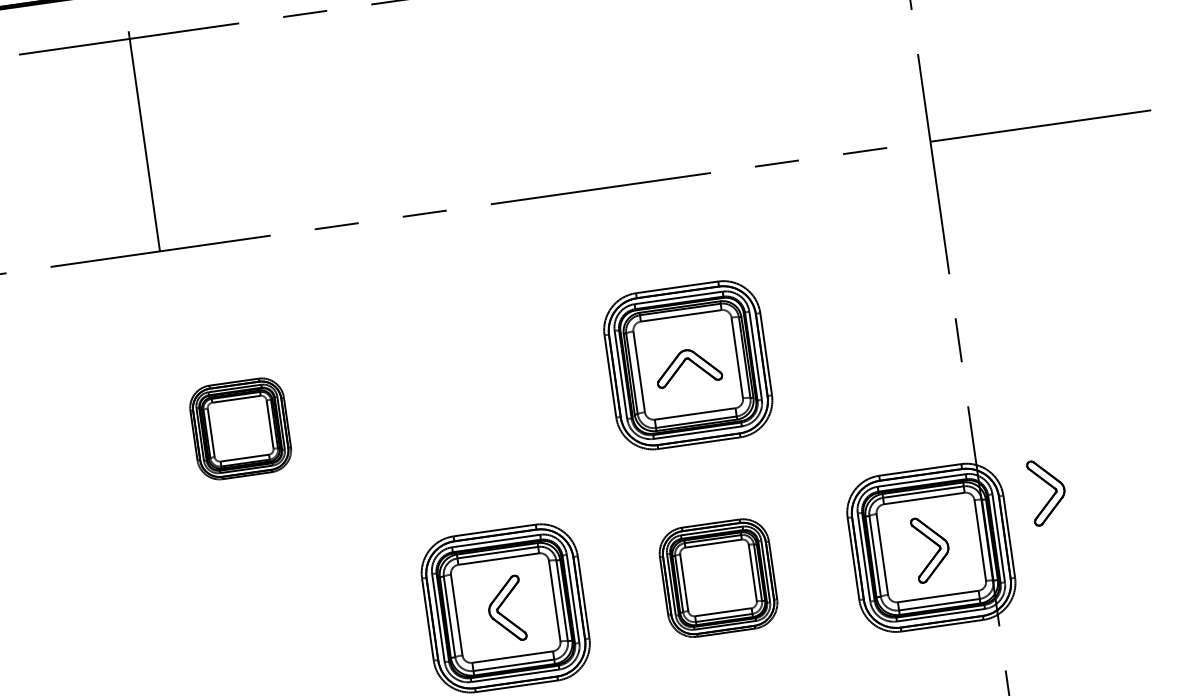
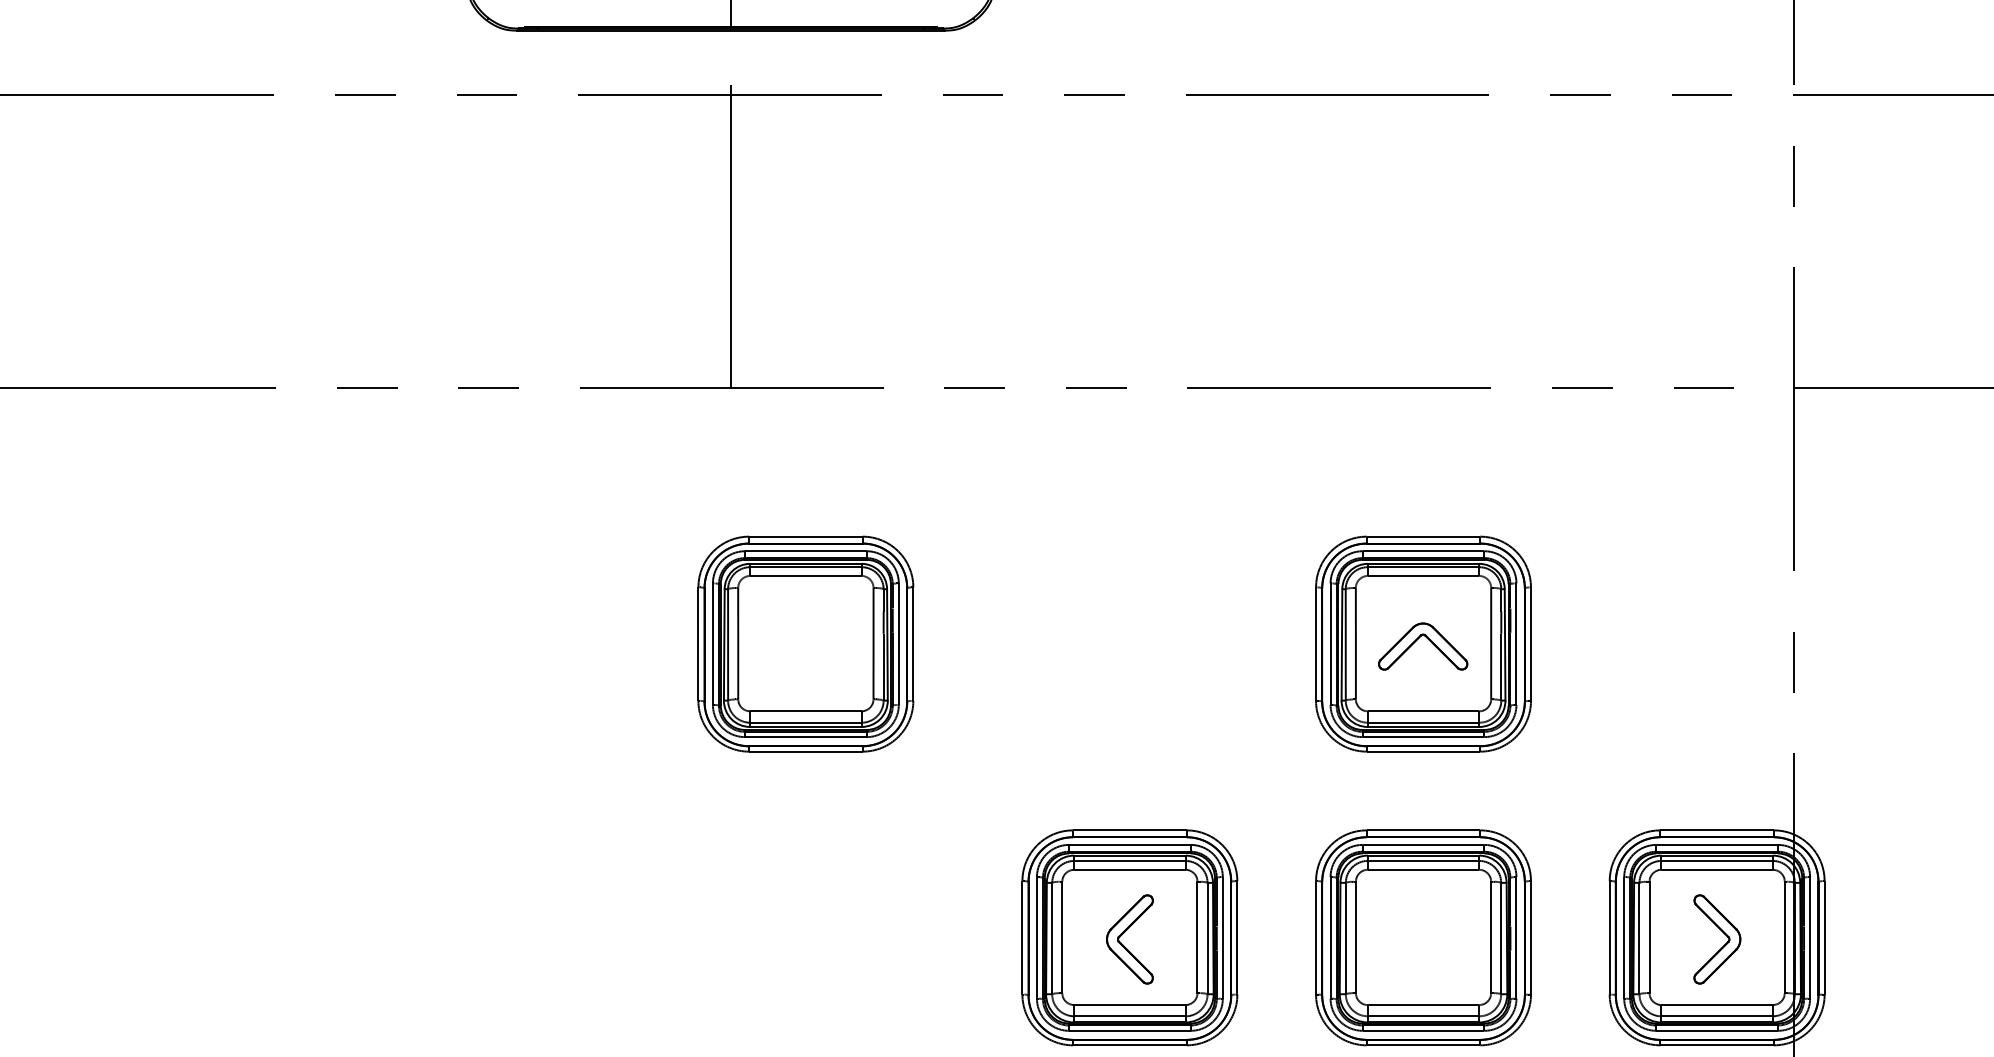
part: (240, 428) -> (805, 643), size x1.67
part: (1051, 486) -> (1891, 878), removed
part: (718, 577) -> (1423, 937), size x1.43

